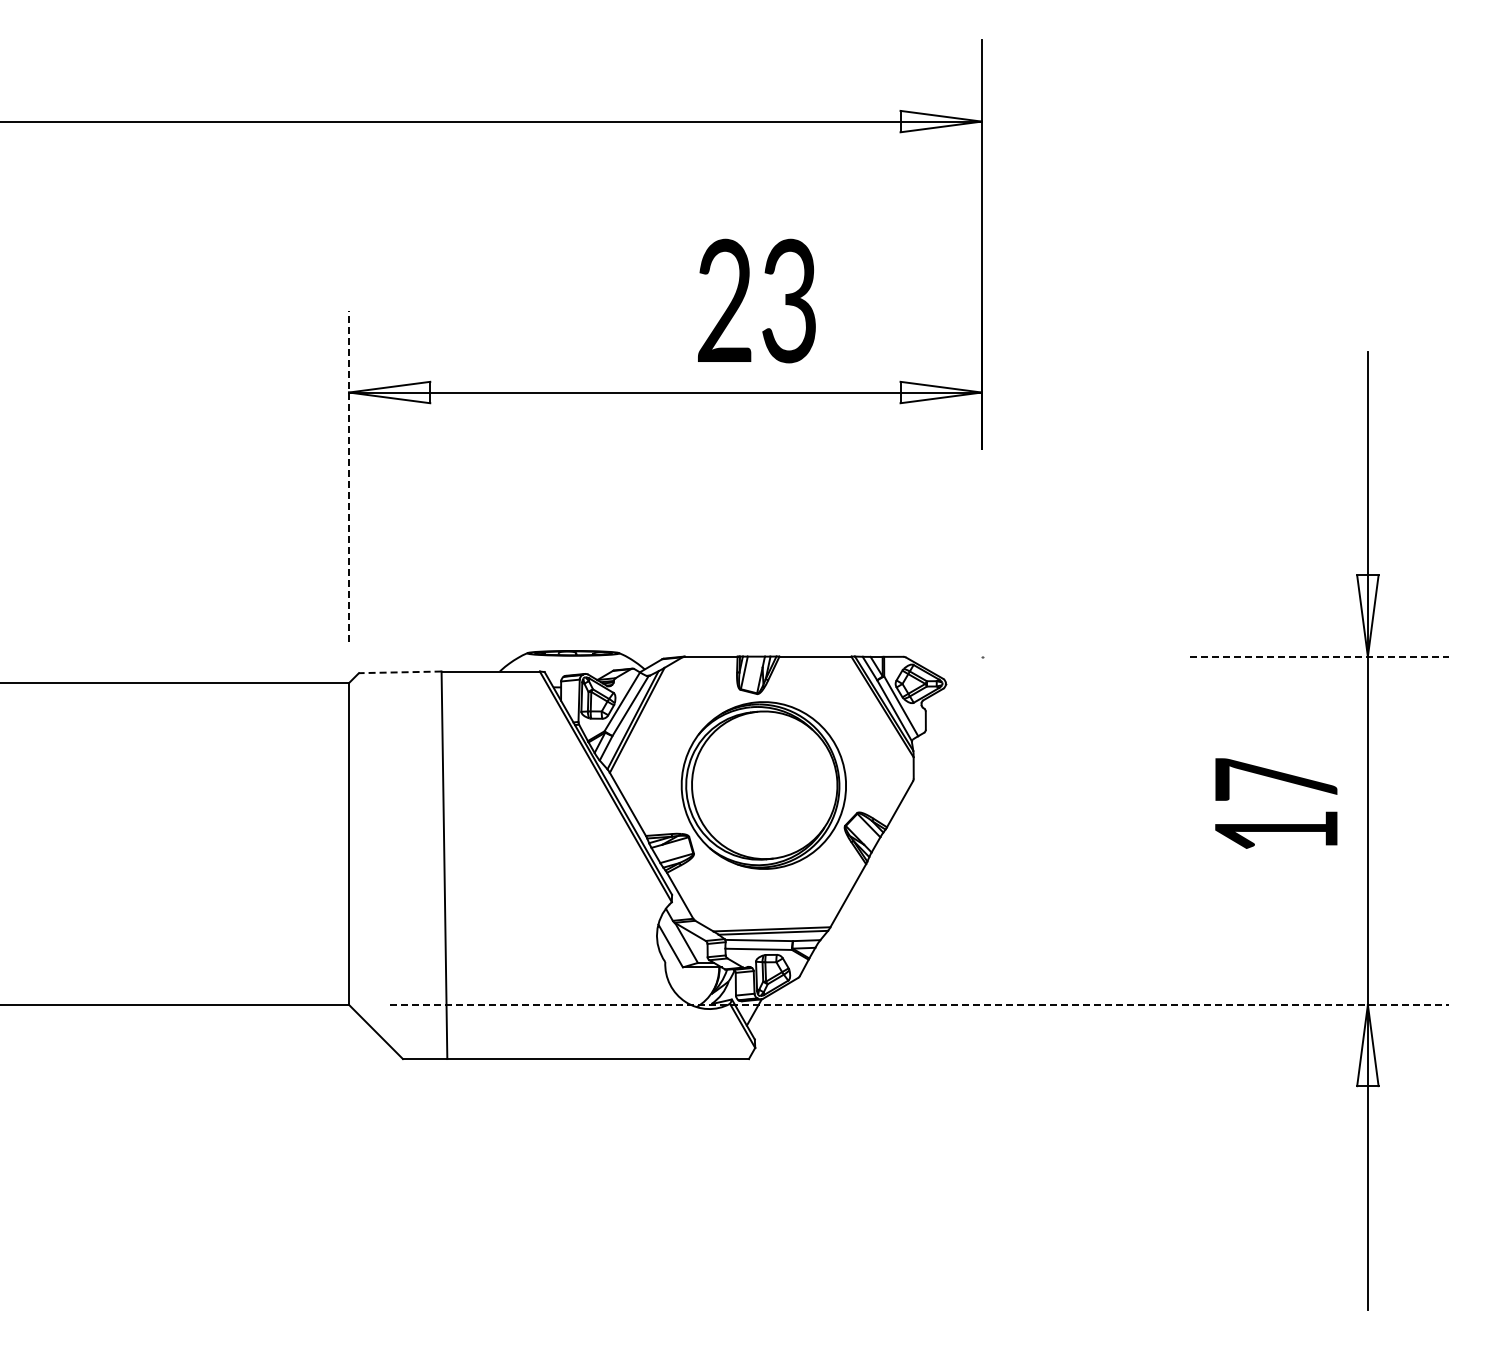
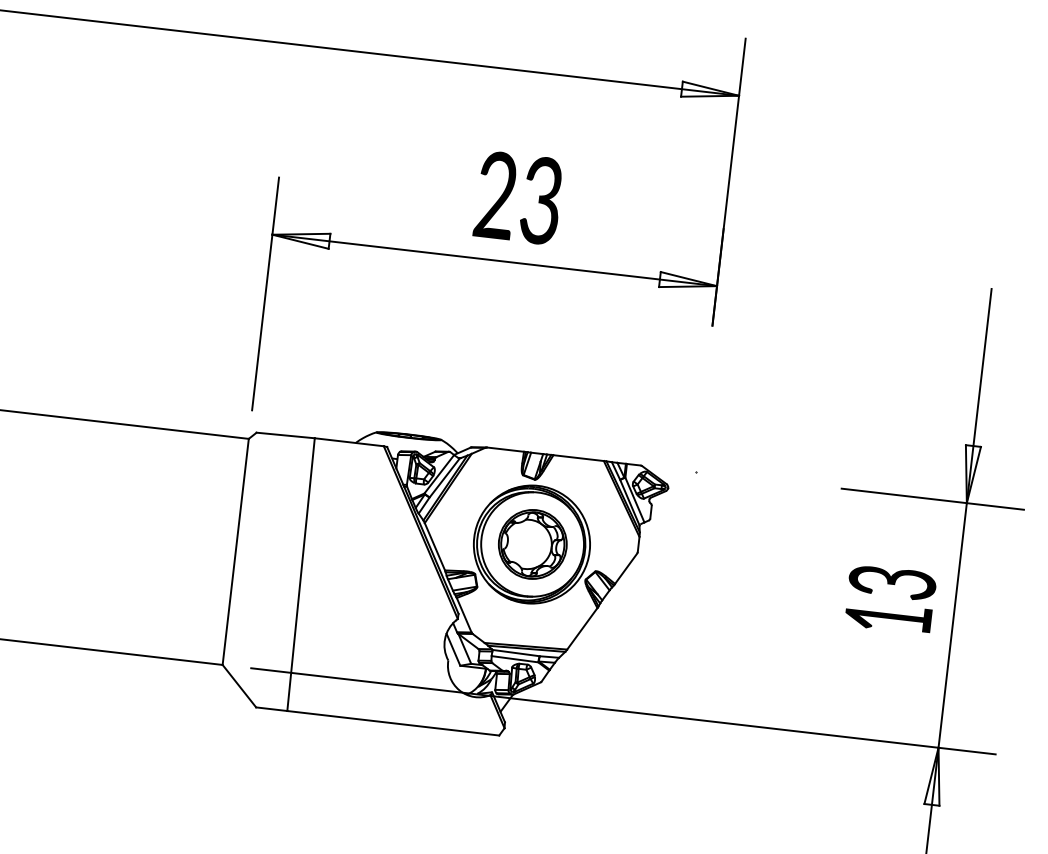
text: (756, 300) -> (518, 197), moved
line: (349, 476) -> (265, 293), dashed -> solid
line: (1319, 656) -> (932, 499), dashed -> solid
line: (399, 672) -> (285, 435), dashed -> solid
text: (1276, 779) -> (892, 582), 17 -> 13
part: (764, 784) -> (532, 543), added
line: (919, 1004) -> (623, 711), dashed -> solid

